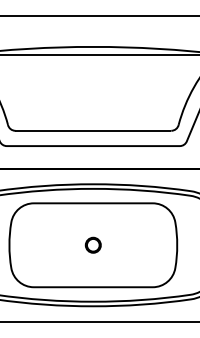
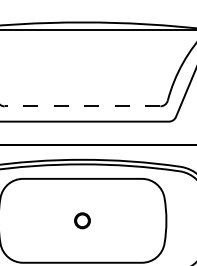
line: (93, 130) -> (82, 106), solid -> dashed

